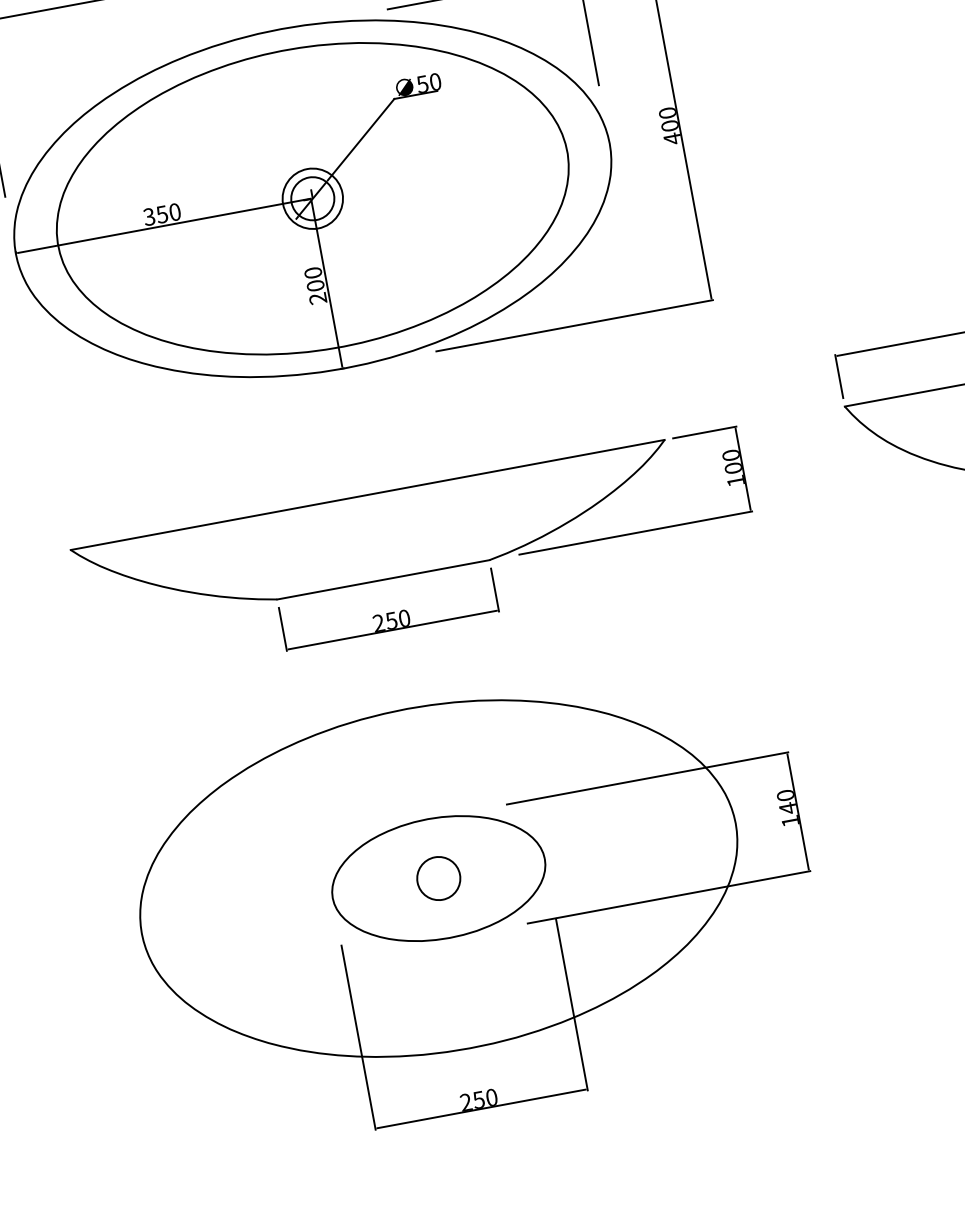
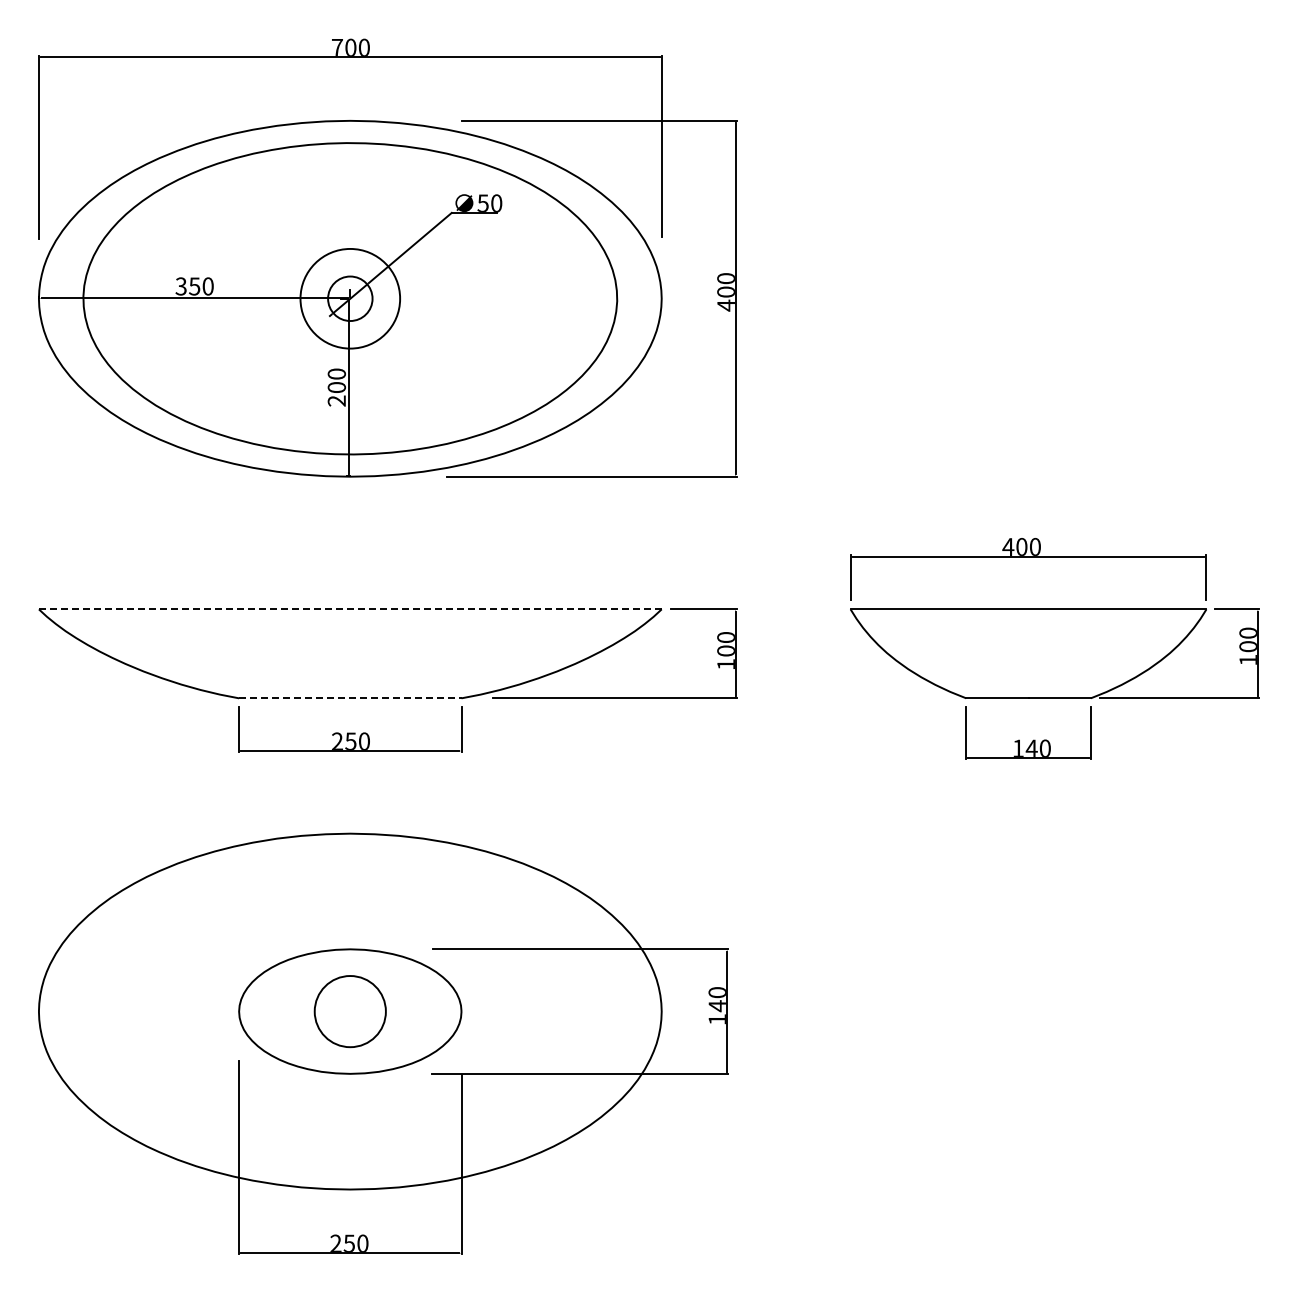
circle: (312, 198) -> (350, 298), size x1.6
line: (367, 495) -> (350, 609), solid -> dashed
line: (383, 579) -> (350, 698), solid -> dashed
circle: (438, 878) -> (350, 1011), size x1.6

